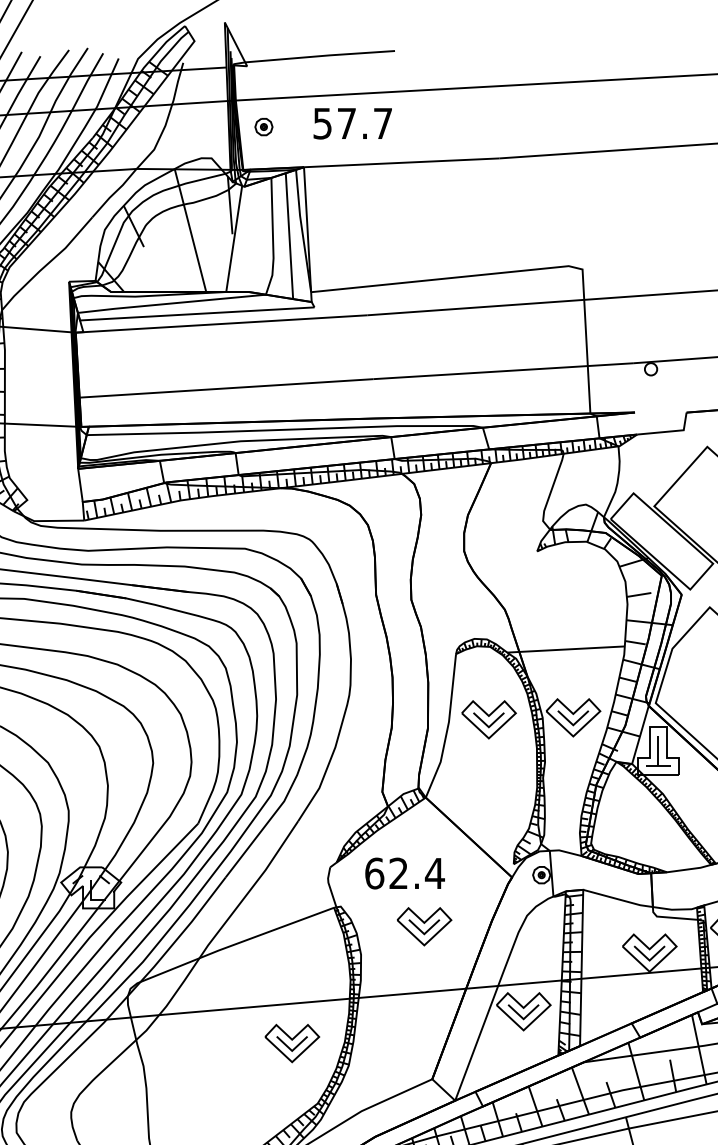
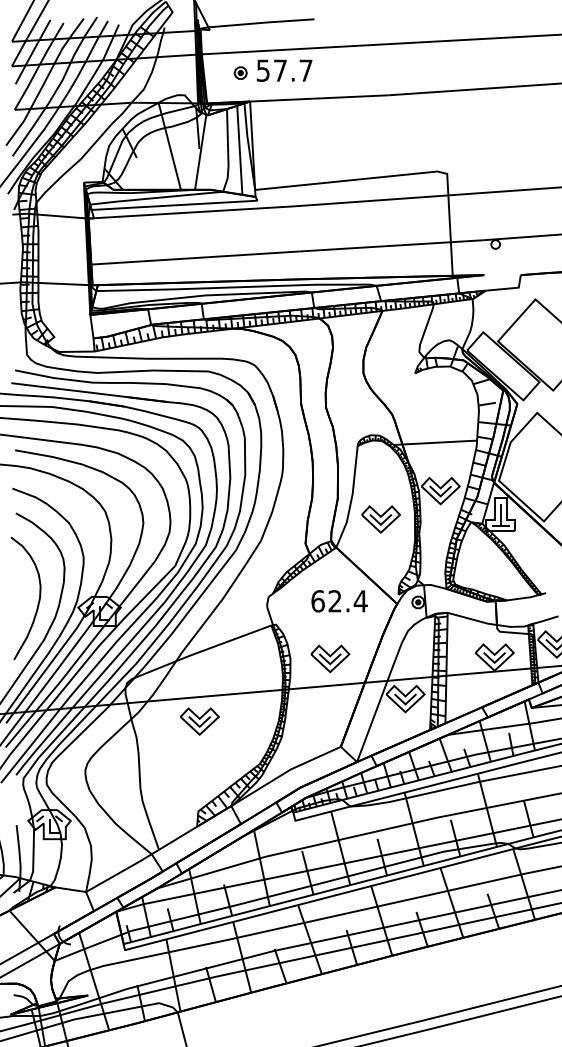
part: (263, 126) -> (240, 72), moved
part: (488, 719) -> (380, 519), moved
text: (404, 873) -> (339, 601), moved
part: (424, 926) -> (330, 658), moved
part: (291, 1043) -> (199, 721), moved

